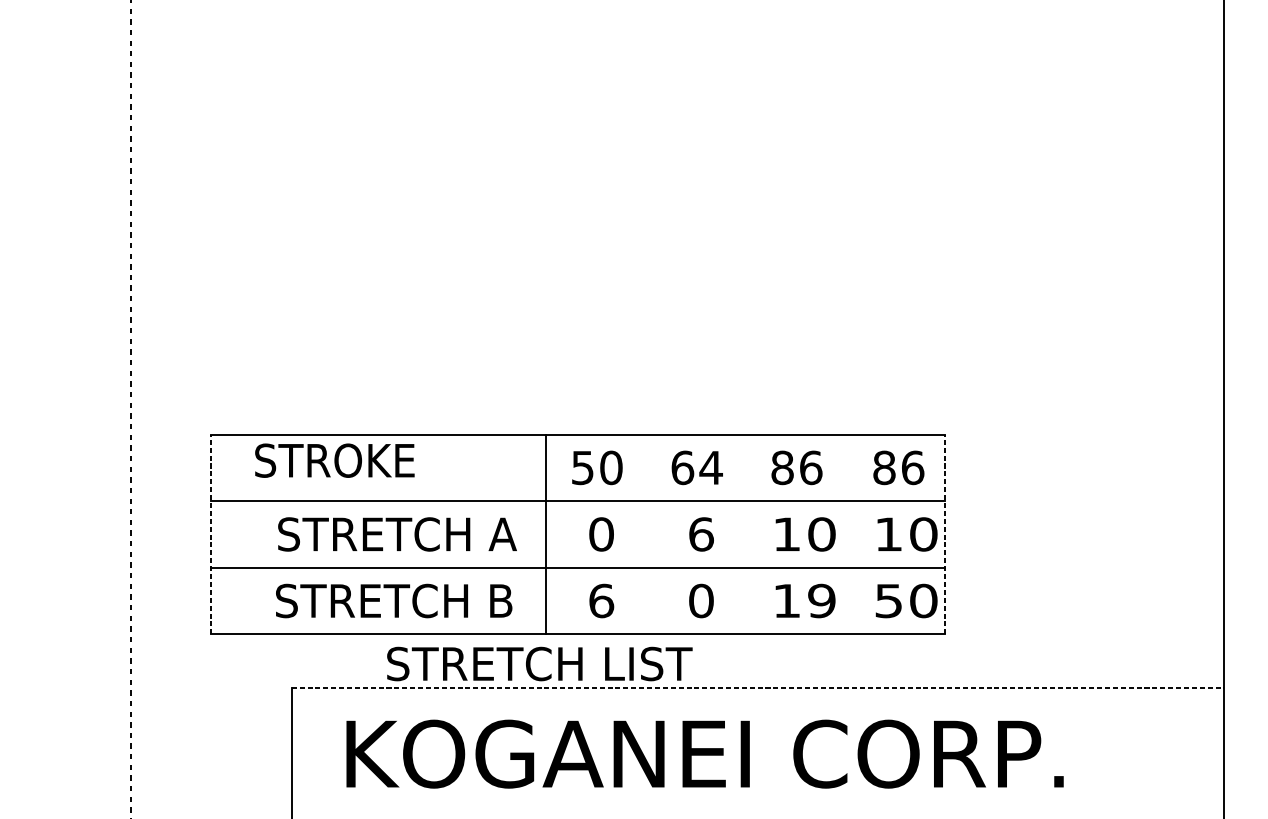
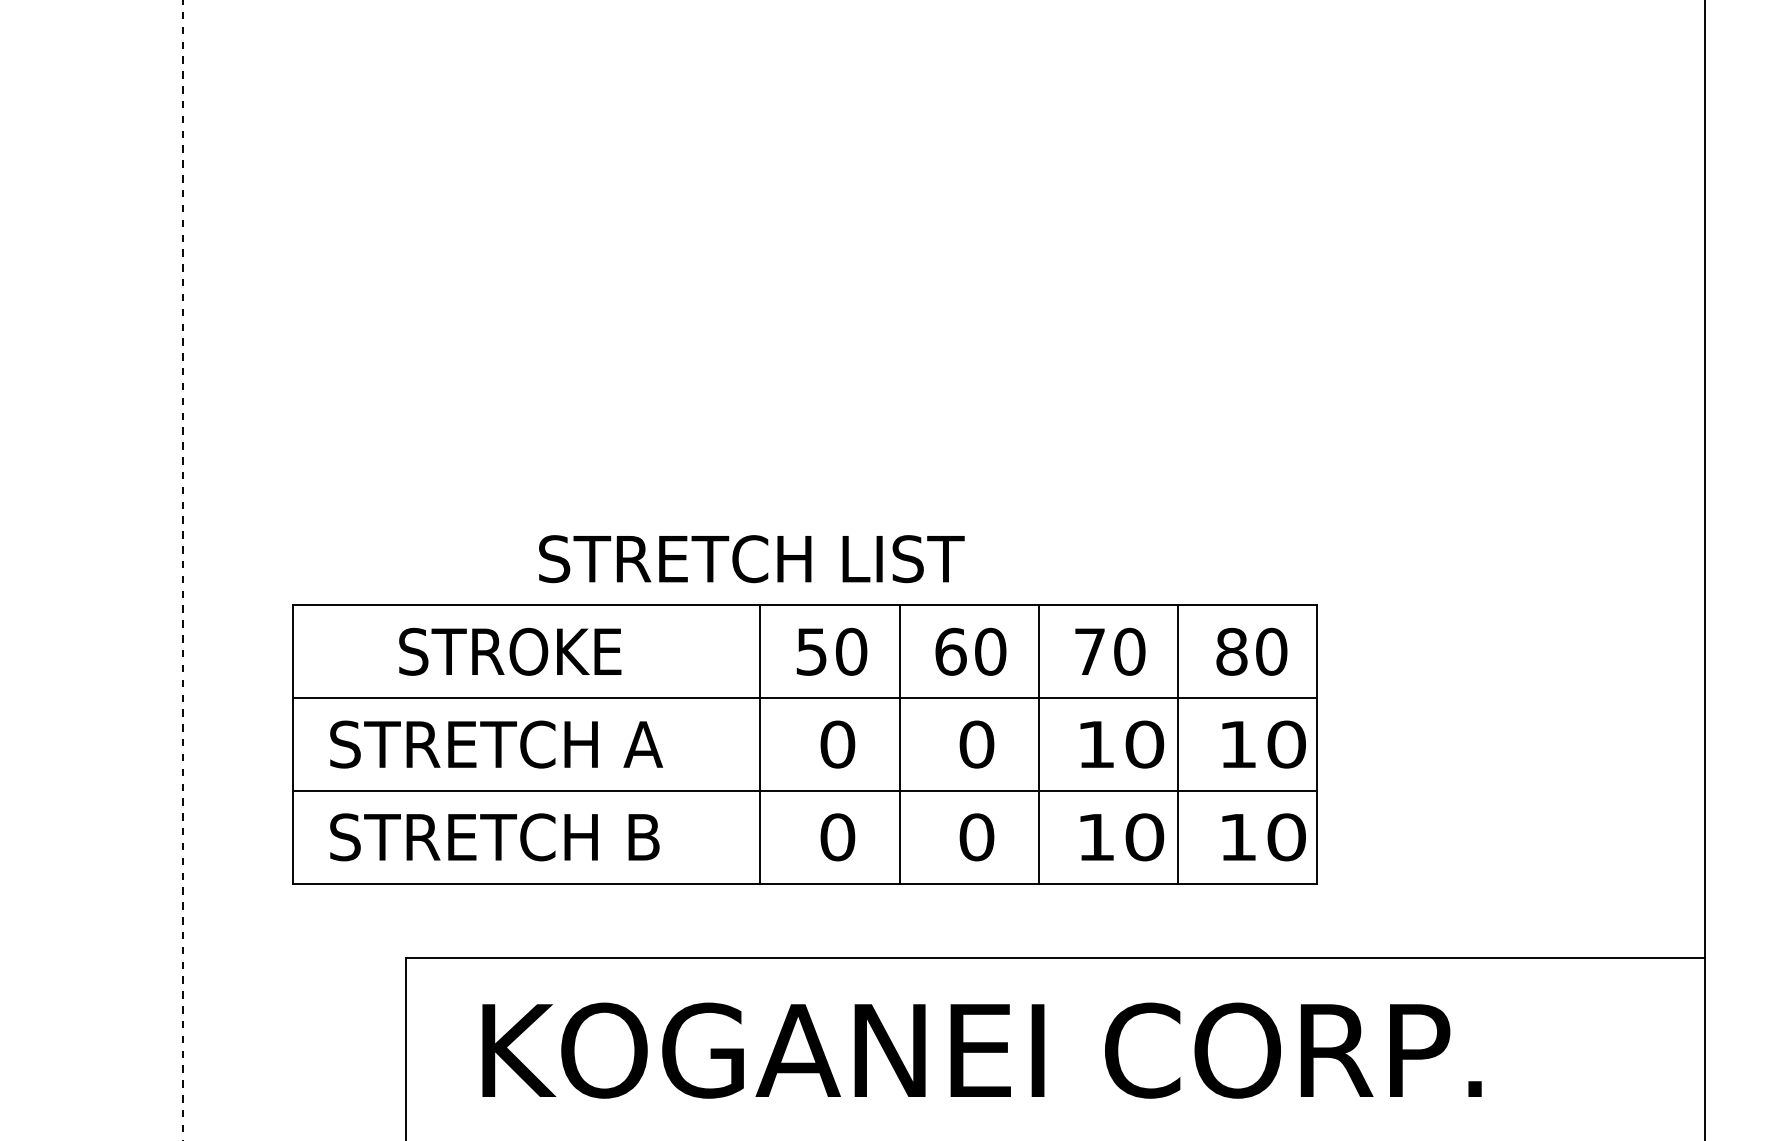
text: (335, 460) -> (510, 651), moved
text: (711, 467) -> (990, 651), 64 -> 60
text: (796, 467) -> (1109, 651), 86 -> 70
text: (912, 467) -> (1271, 651), 86 -> 80
line: (210, 534) -> (293, 744), dashed -> solid
text: (397, 534) -> (496, 744), moved
line: (645, 534) -> (899, 744), added
text: (701, 534) -> (976, 744), 6 -> 0
line: (745, 534) -> (1038, 744), added
line: (845, 534) -> (1177, 744), added
line: (945, 534) -> (1316, 744), dashed -> solid
text: (393, 601) -> (494, 837), moved
text: (601, 601) -> (837, 837), 6 -> 0
text: (821, 601) -> (1144, 837), 19 -> 10
text: (888, 601) -> (1237, 837), 50 -> 10
text: (539, 664) -> (751, 559), moved
line: (757, 687) -> (1055, 957), dashed -> solid

